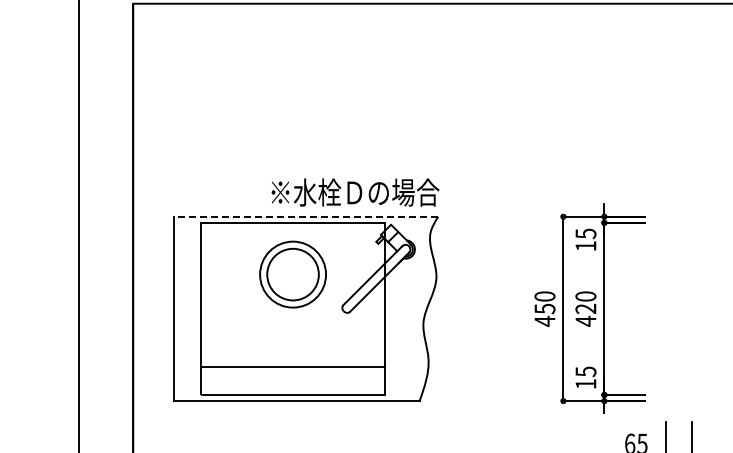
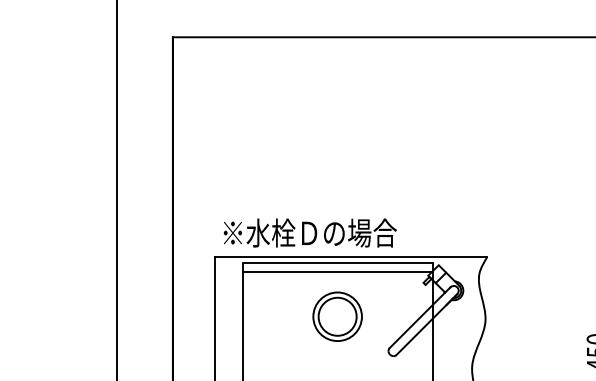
text: (355, 192) -> (310, 233), moved
line: (306, 216) -> (351, 256), dashed -> solid
line: (292, 231) -> (337, 272), added
part: (292, 274) -> (337, 316), size x0.71

